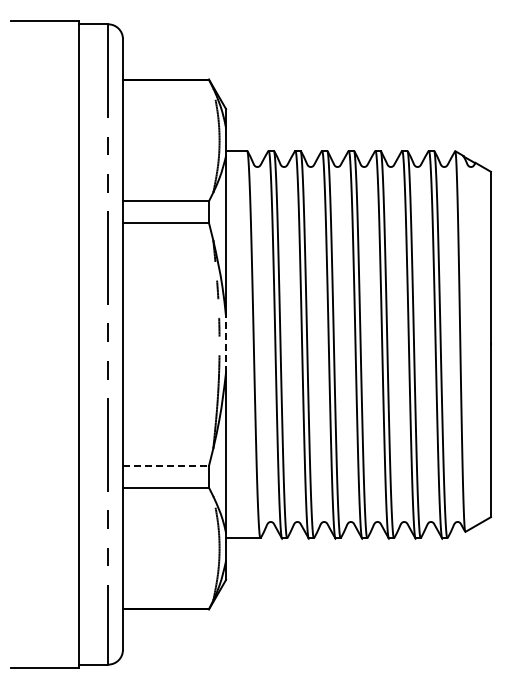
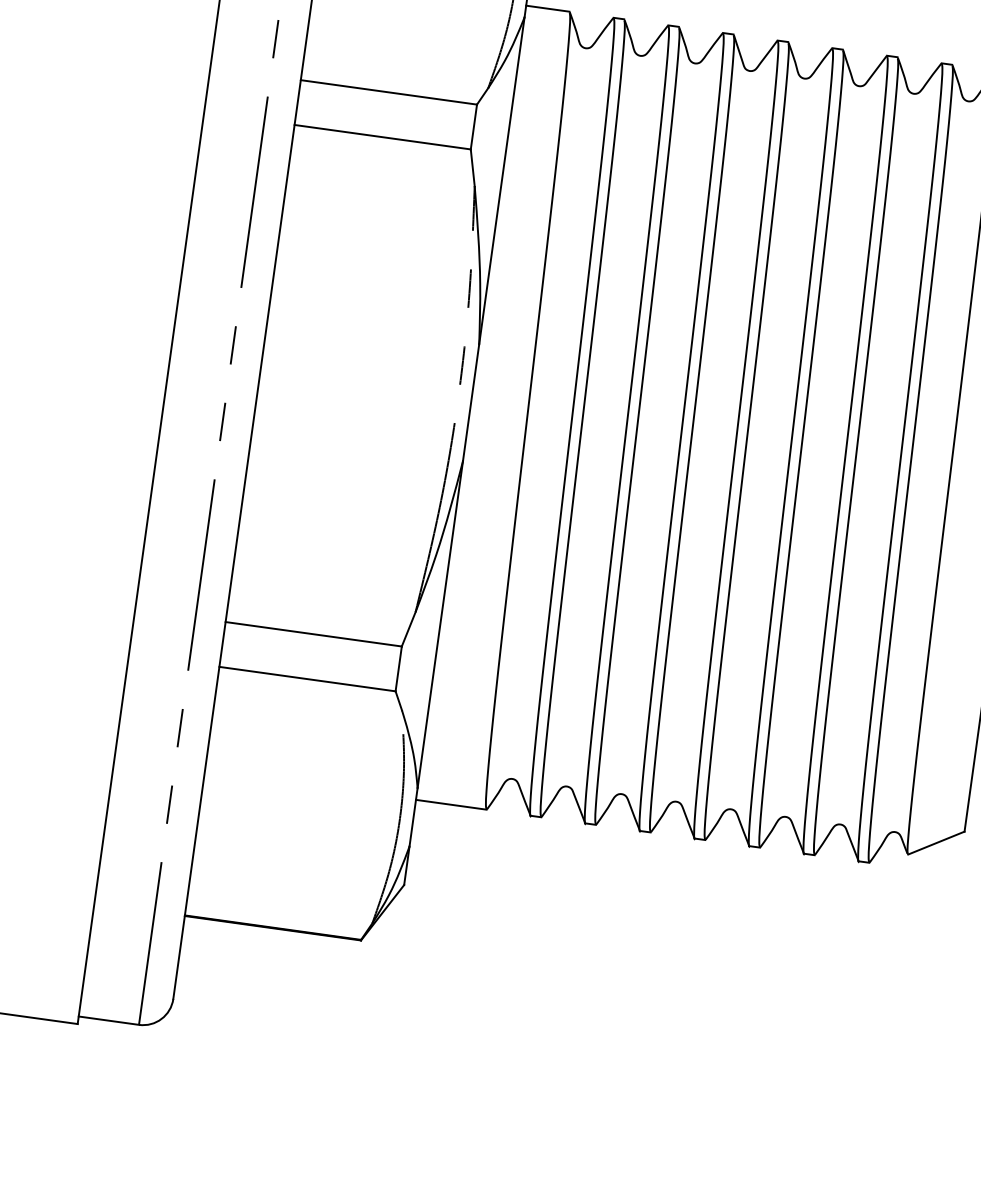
line: (226, 343) -> (472, 400), dashed -> solid
line: (166, 465) -> (314, 633), dashed -> solid

